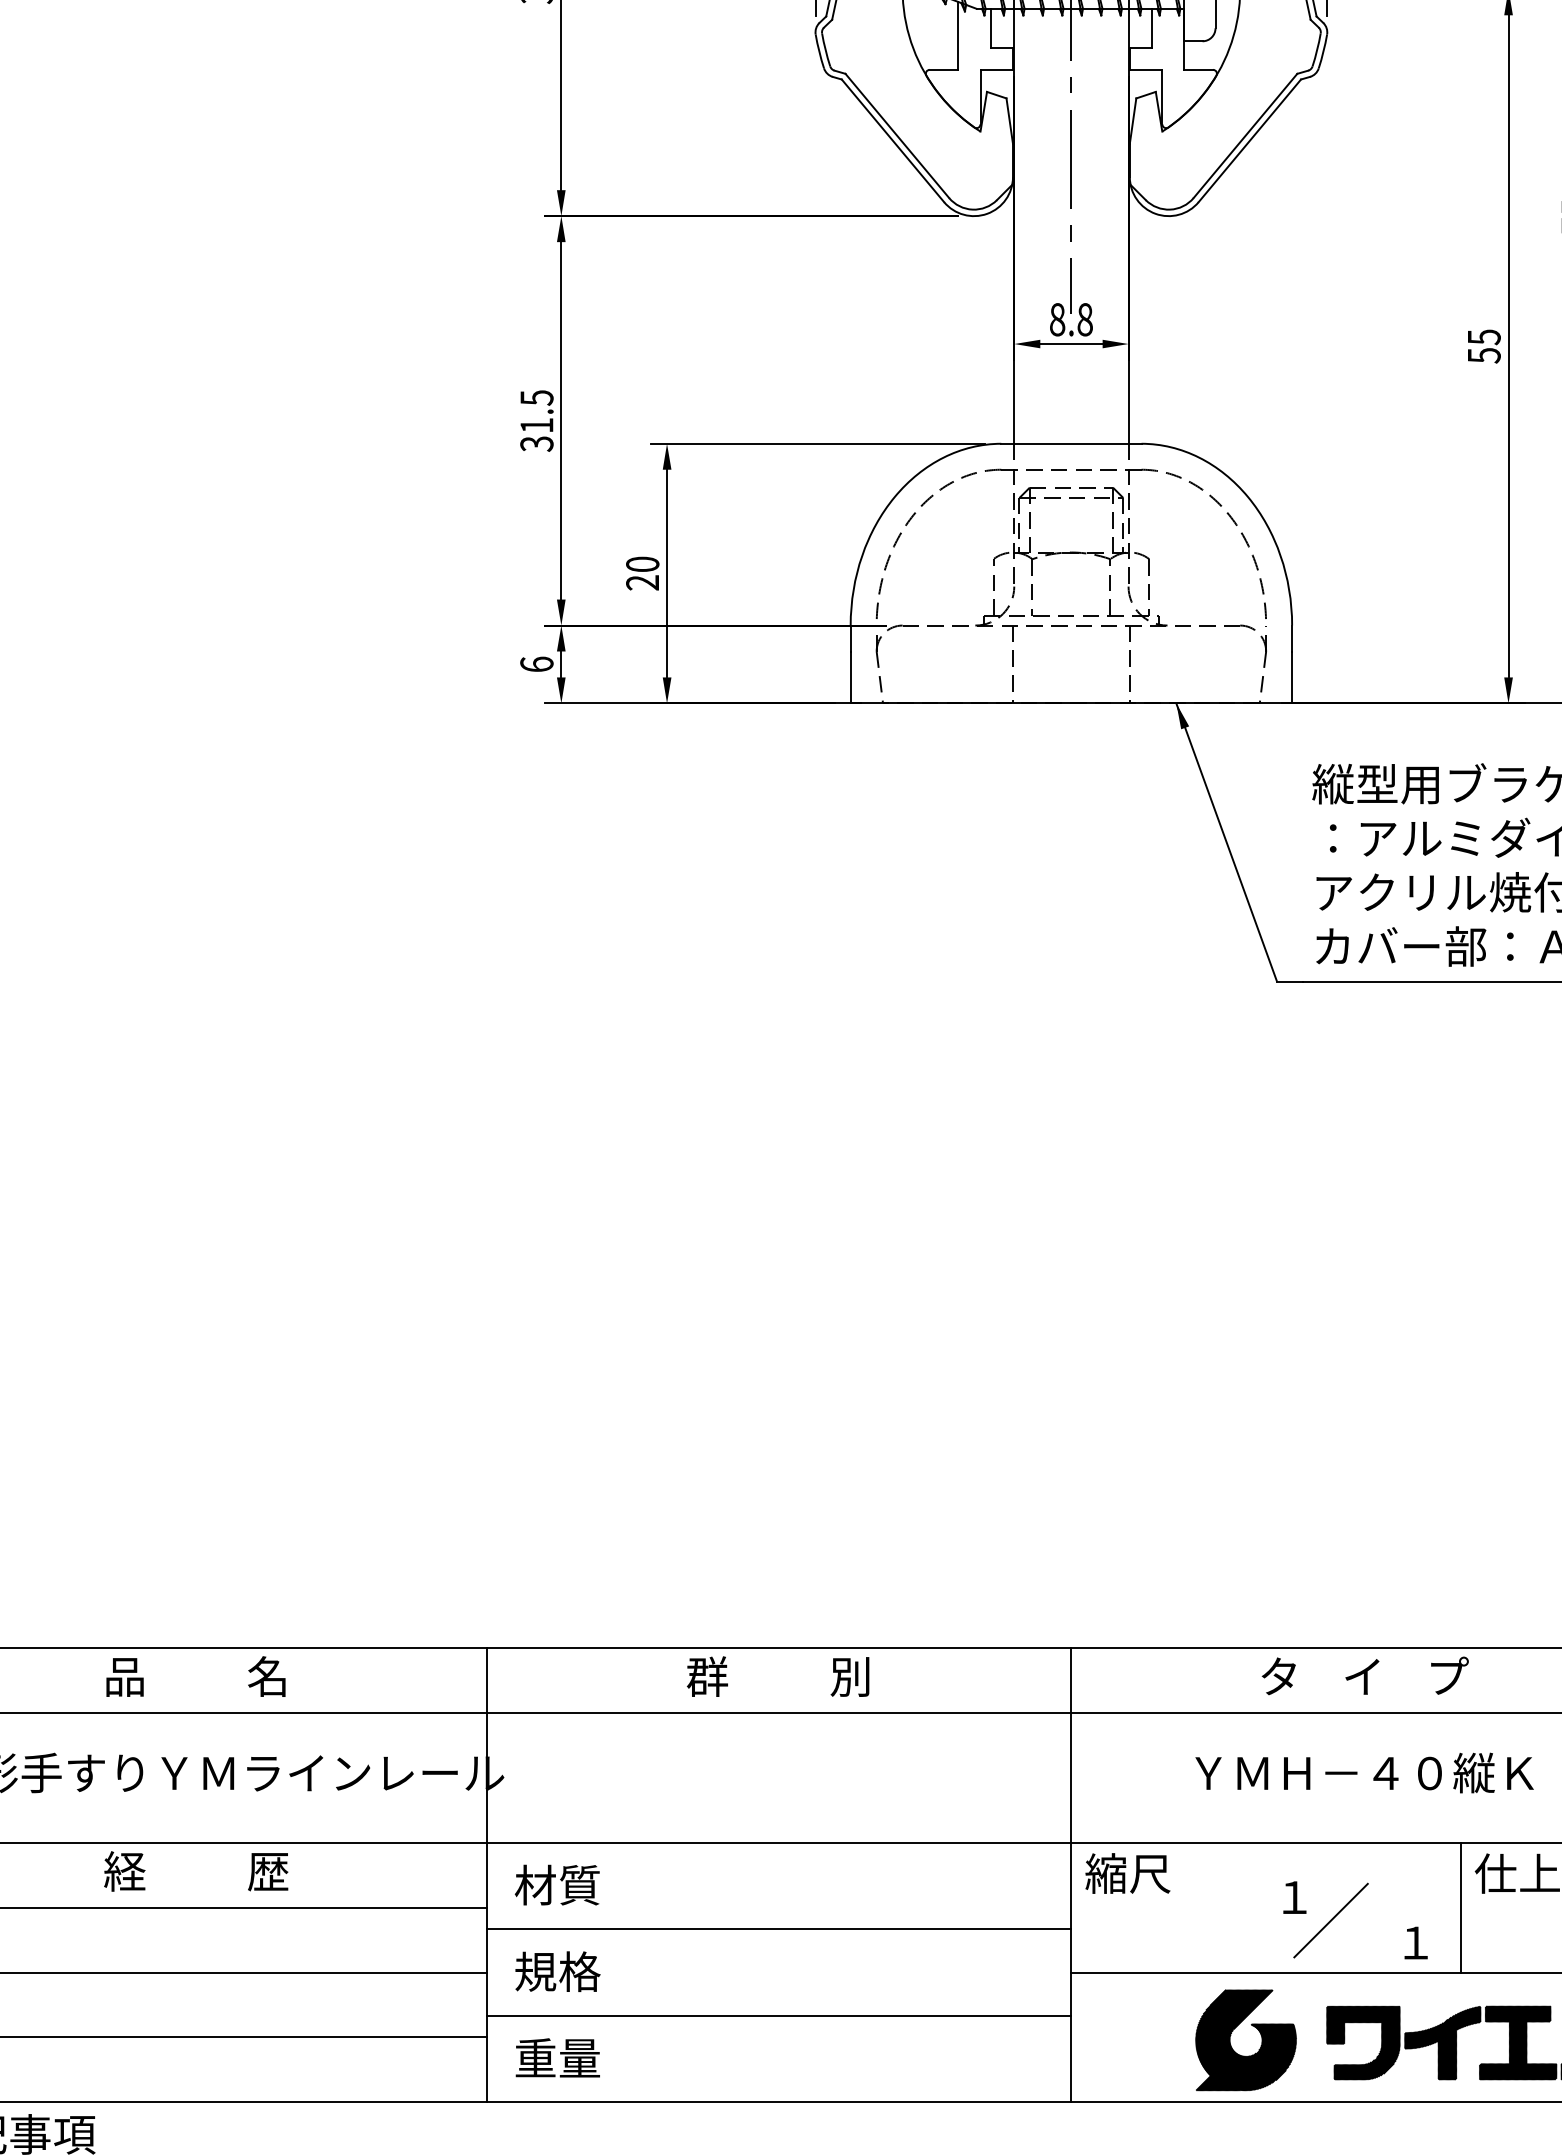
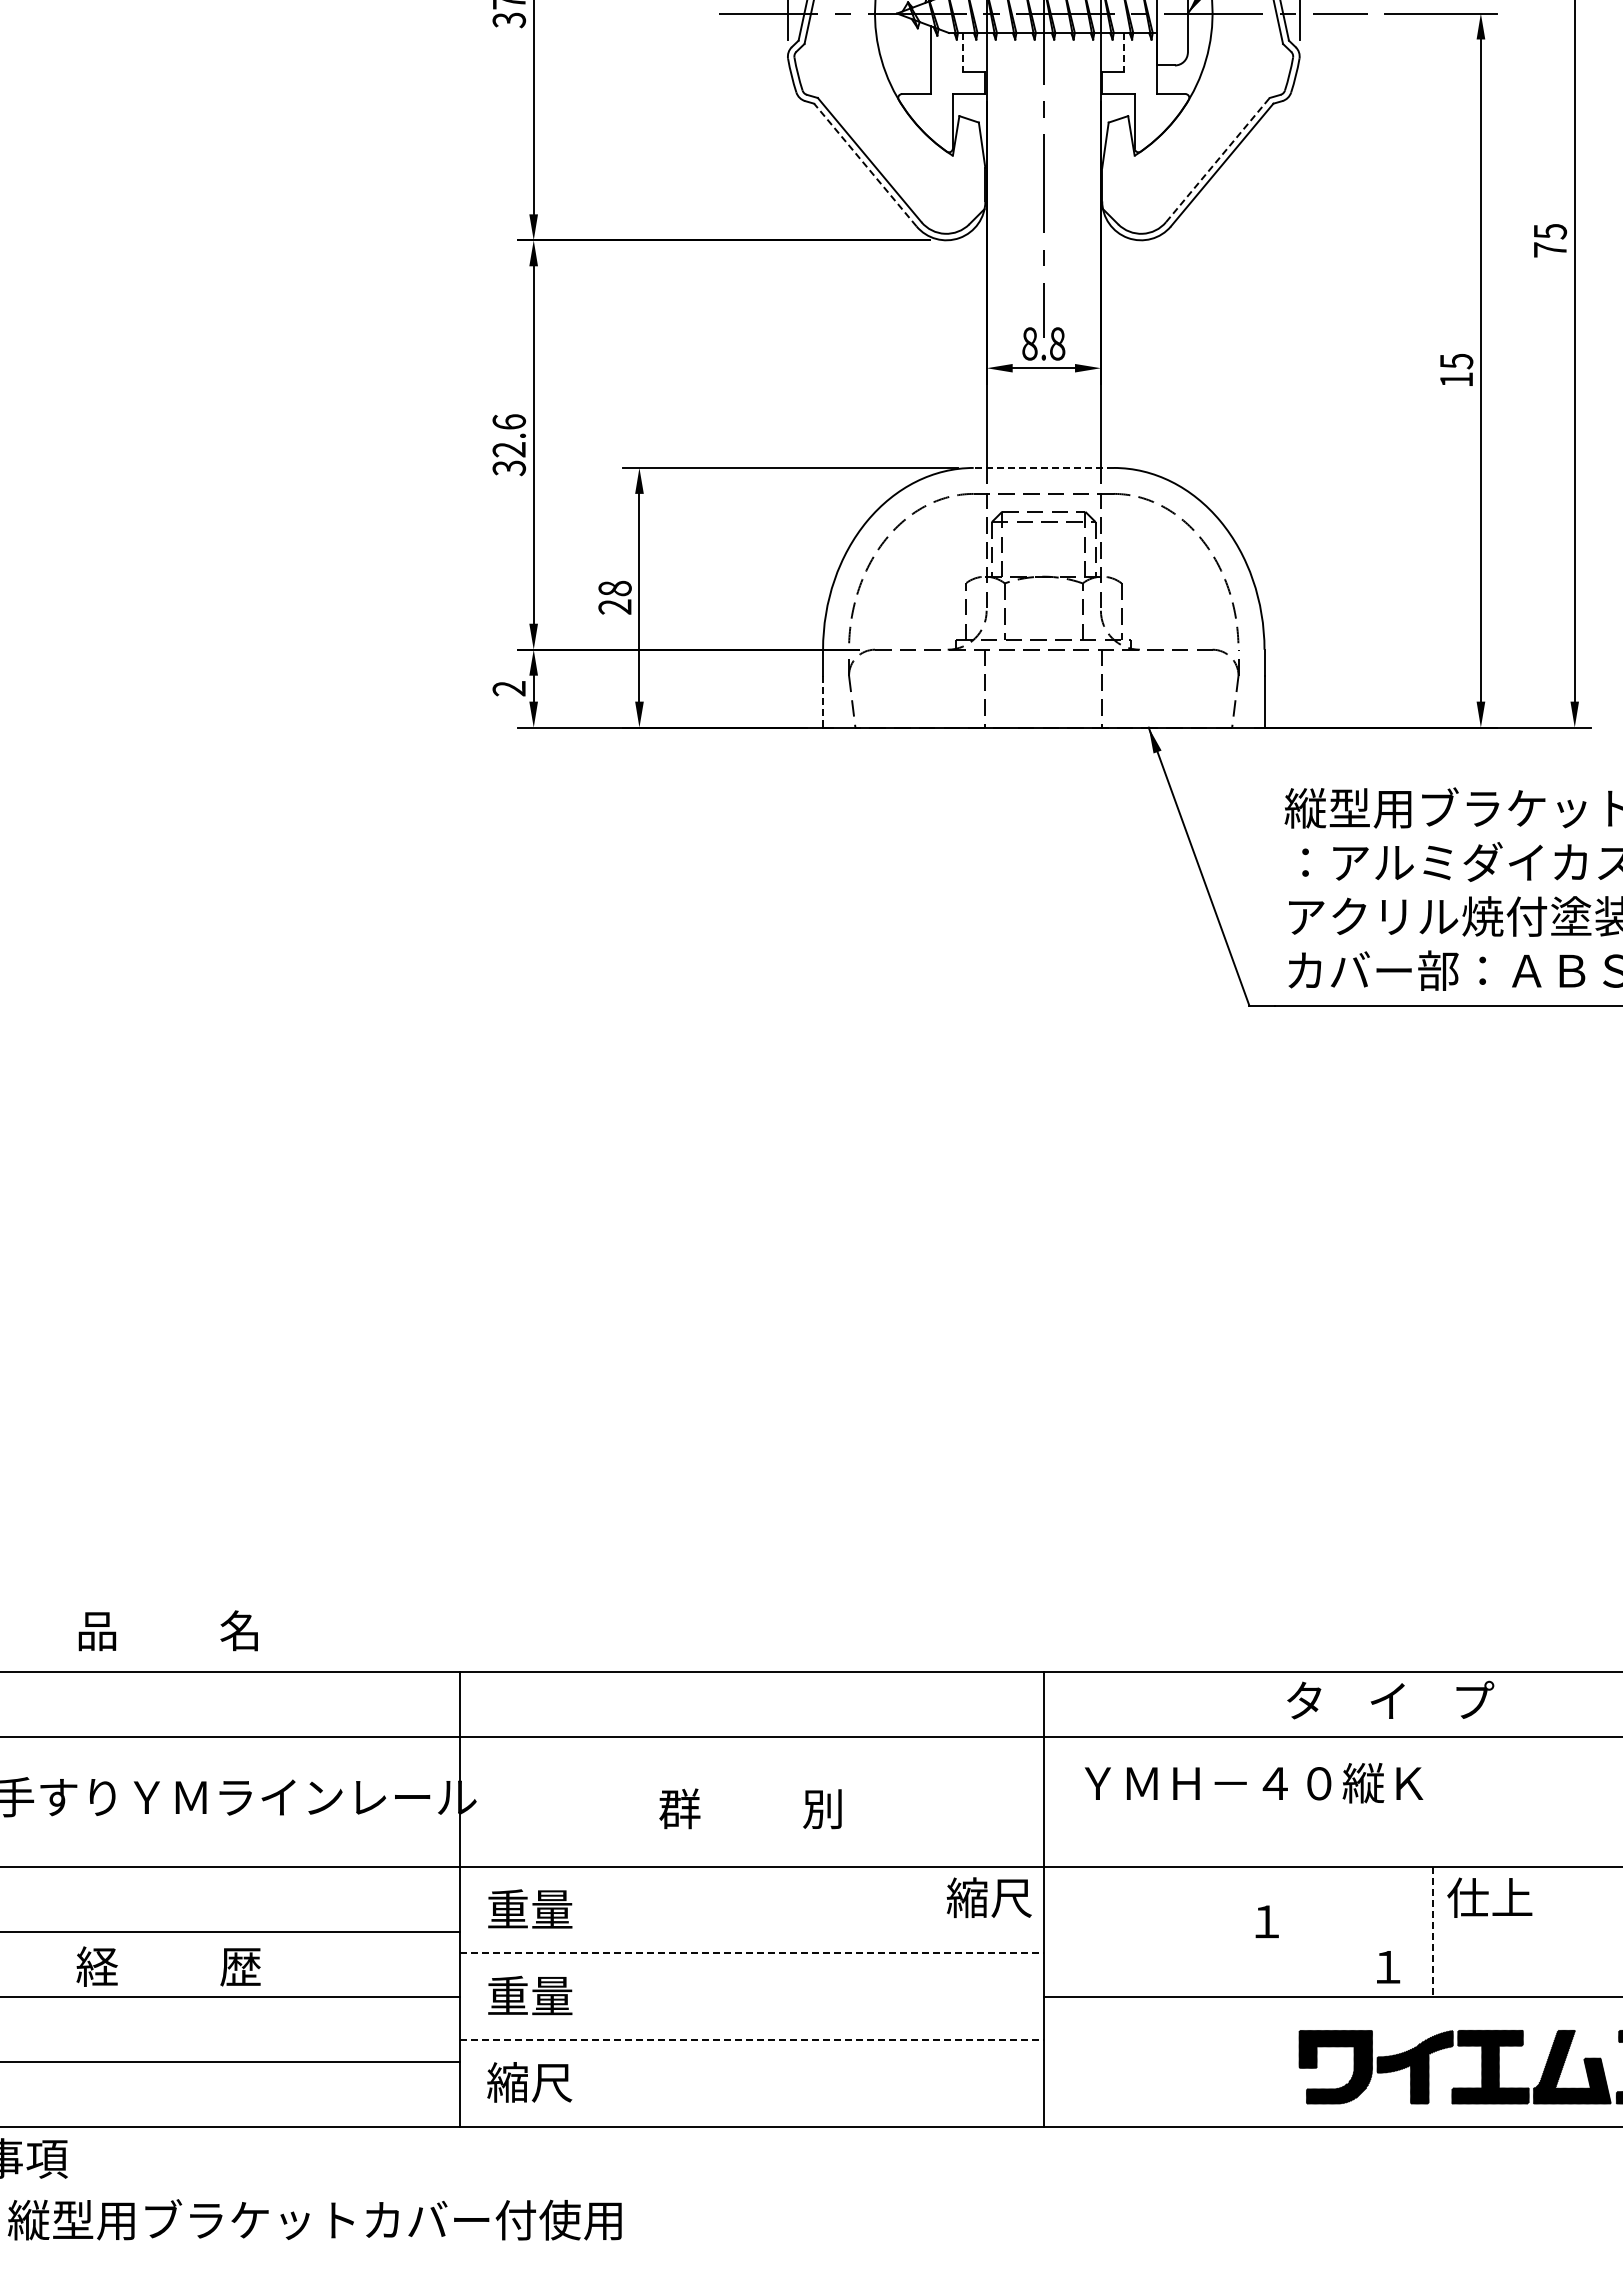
line: (991, 28) -> (963, 52), solid -> dashed
line: (1152, 28) -> (1124, 52), solid -> dashed
line: (1245, 136) -> (1217, 160), solid -> dashed
line: (893, 141) -> (865, 165), solid -> dashed
text: (1484, 355) -> (1456, 379), 55 -> 15
text: (537, 411) -> (509, 435), 31.5 -> 32.6
line: (1071, 443) -> (1043, 467), solid -> dashed
text: (642, 564) -> (614, 588), 20 -> 28
text: (537, 664) -> (509, 688), 6 -> 2
line: (851, 677) -> (823, 701), solid -> dashed
text: (1365, 1675) -> (1390, 1699), moved
text: (195, 1676) -> (167, 1630), moved
text: (778, 1676) -> (750, 1808), moved
text: (1364, 1773) -> (1253, 1783), moved
text: (196, 1871) -> (168, 1966), moved
text: (1127, 1873) -> (988, 1897), moved
text: (557, 1885) -> (529, 1909), 材質 -> 重量
line: (1461, 1907) -> (1433, 1931), solid -> dashed
line: (1331, 1920) -> (1303, 1944), removed
line: (780, 1929) -> (752, 1953), solid -> dashed
text: (558, 1971) -> (530, 1995), 規格 -> 重量
line: (780, 2016) -> (752, 2040), solid -> dashed
part: (1261, 2038) -> (1233, 2062), removed
text: (557, 2058) -> (529, 2082), 重量 -> 縮尺

